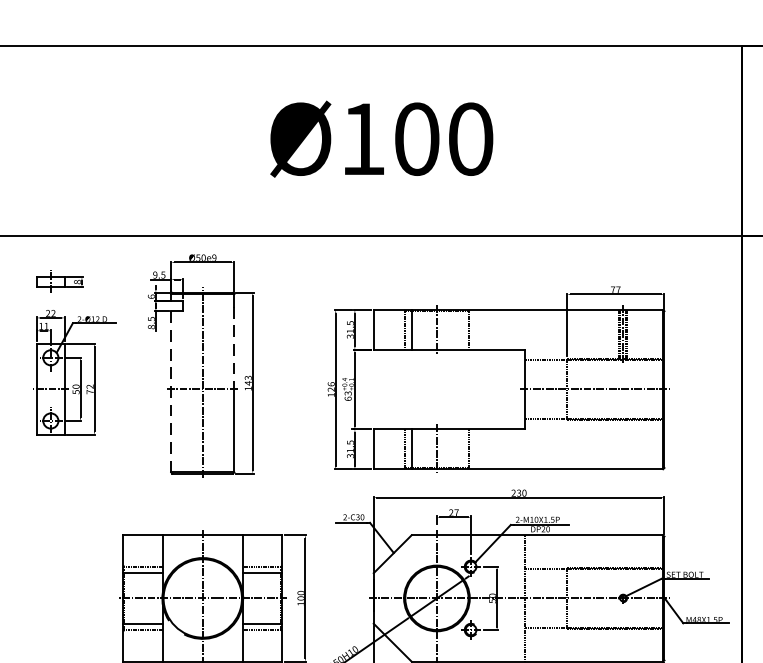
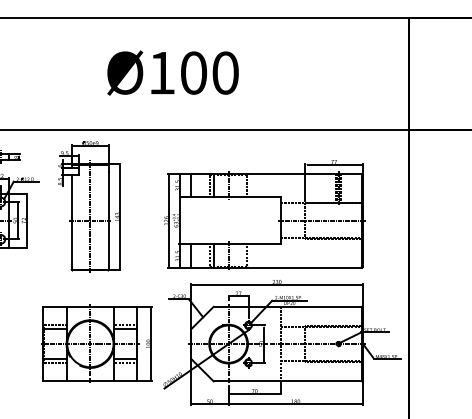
text: (380, 138) -> (172, 72), moved
line: (235, 348) -> (109, 196), dashed -> solid
line: (170, 392) -> (71, 222), dashed -> solid

